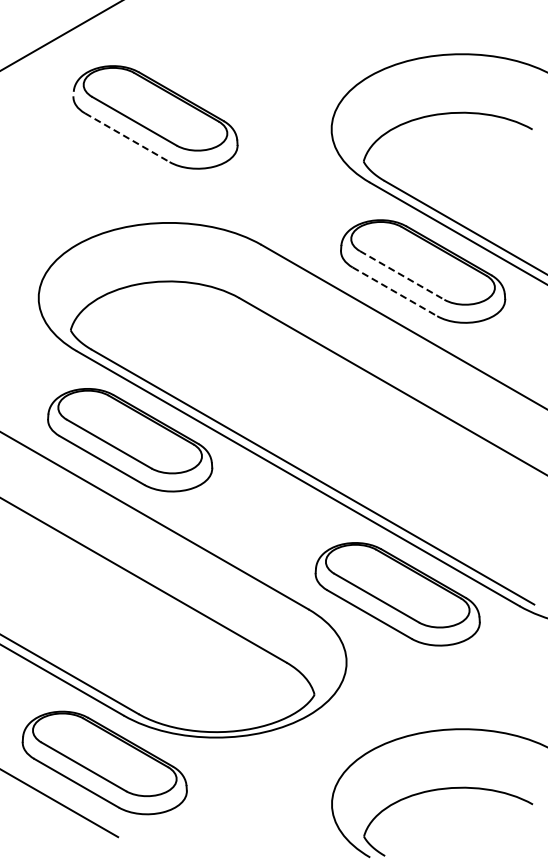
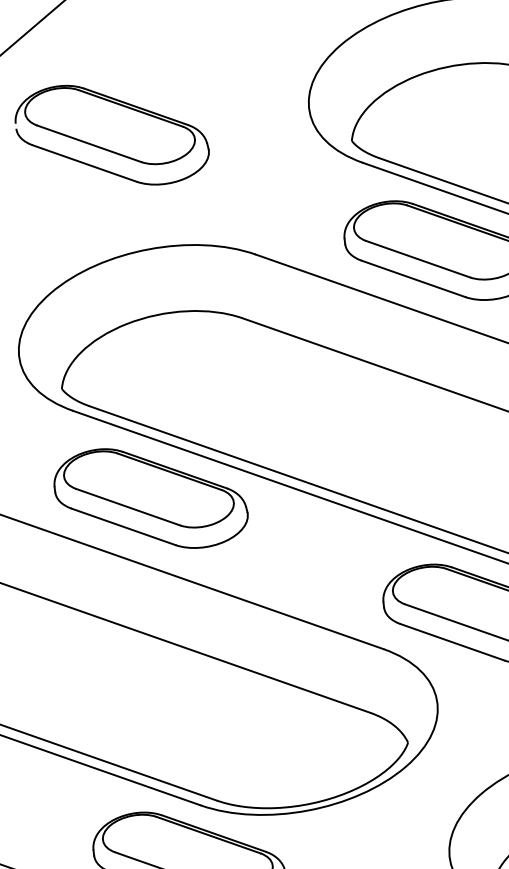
line: (127, 137) -> (84, 163), dashed -> solid
line: (402, 275) -> (418, 259), dashed -> solid
line: (394, 291) -> (413, 278), dashed -> solid

